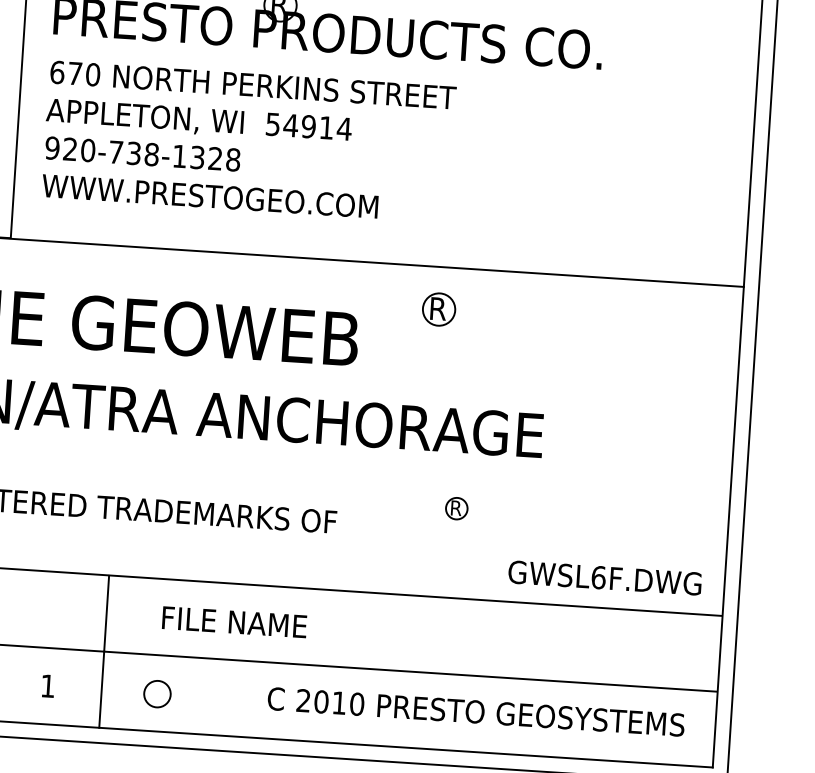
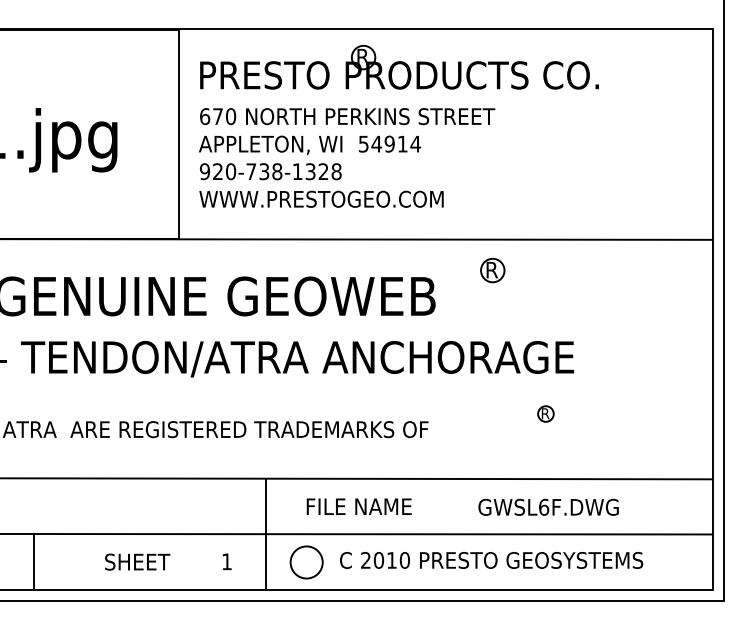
part: (456, 507) -> (545, 413), moved
text: (604, 576) -> (548, 506), moved
circle: (157, 694) -> (306, 562), size x1.67
text: (476, 712) -> (491, 560), moved

